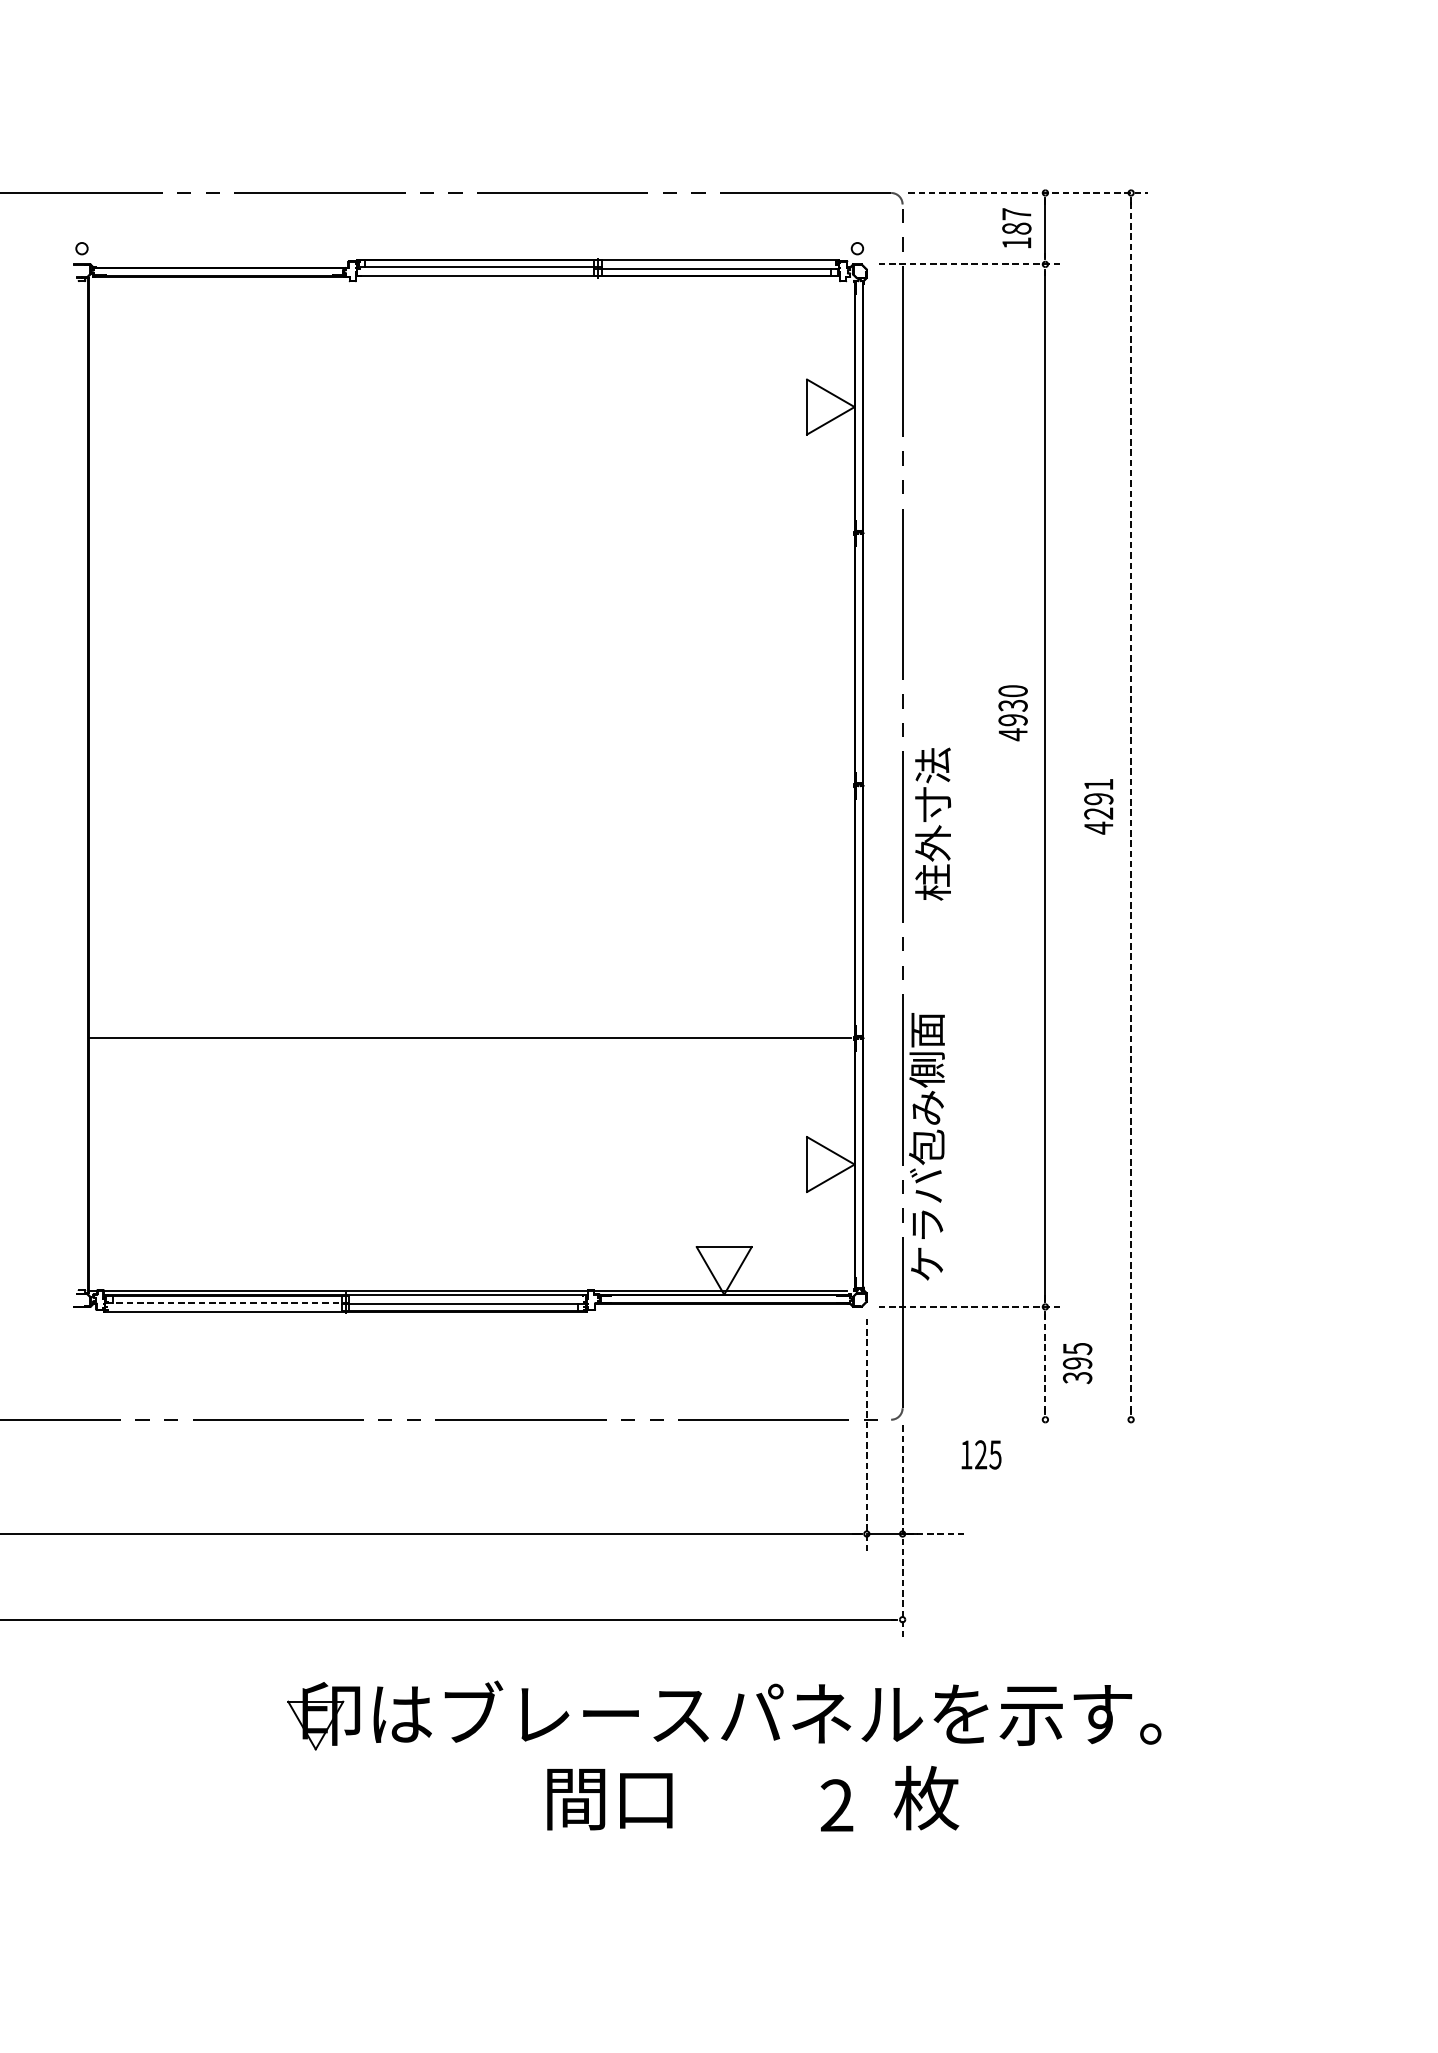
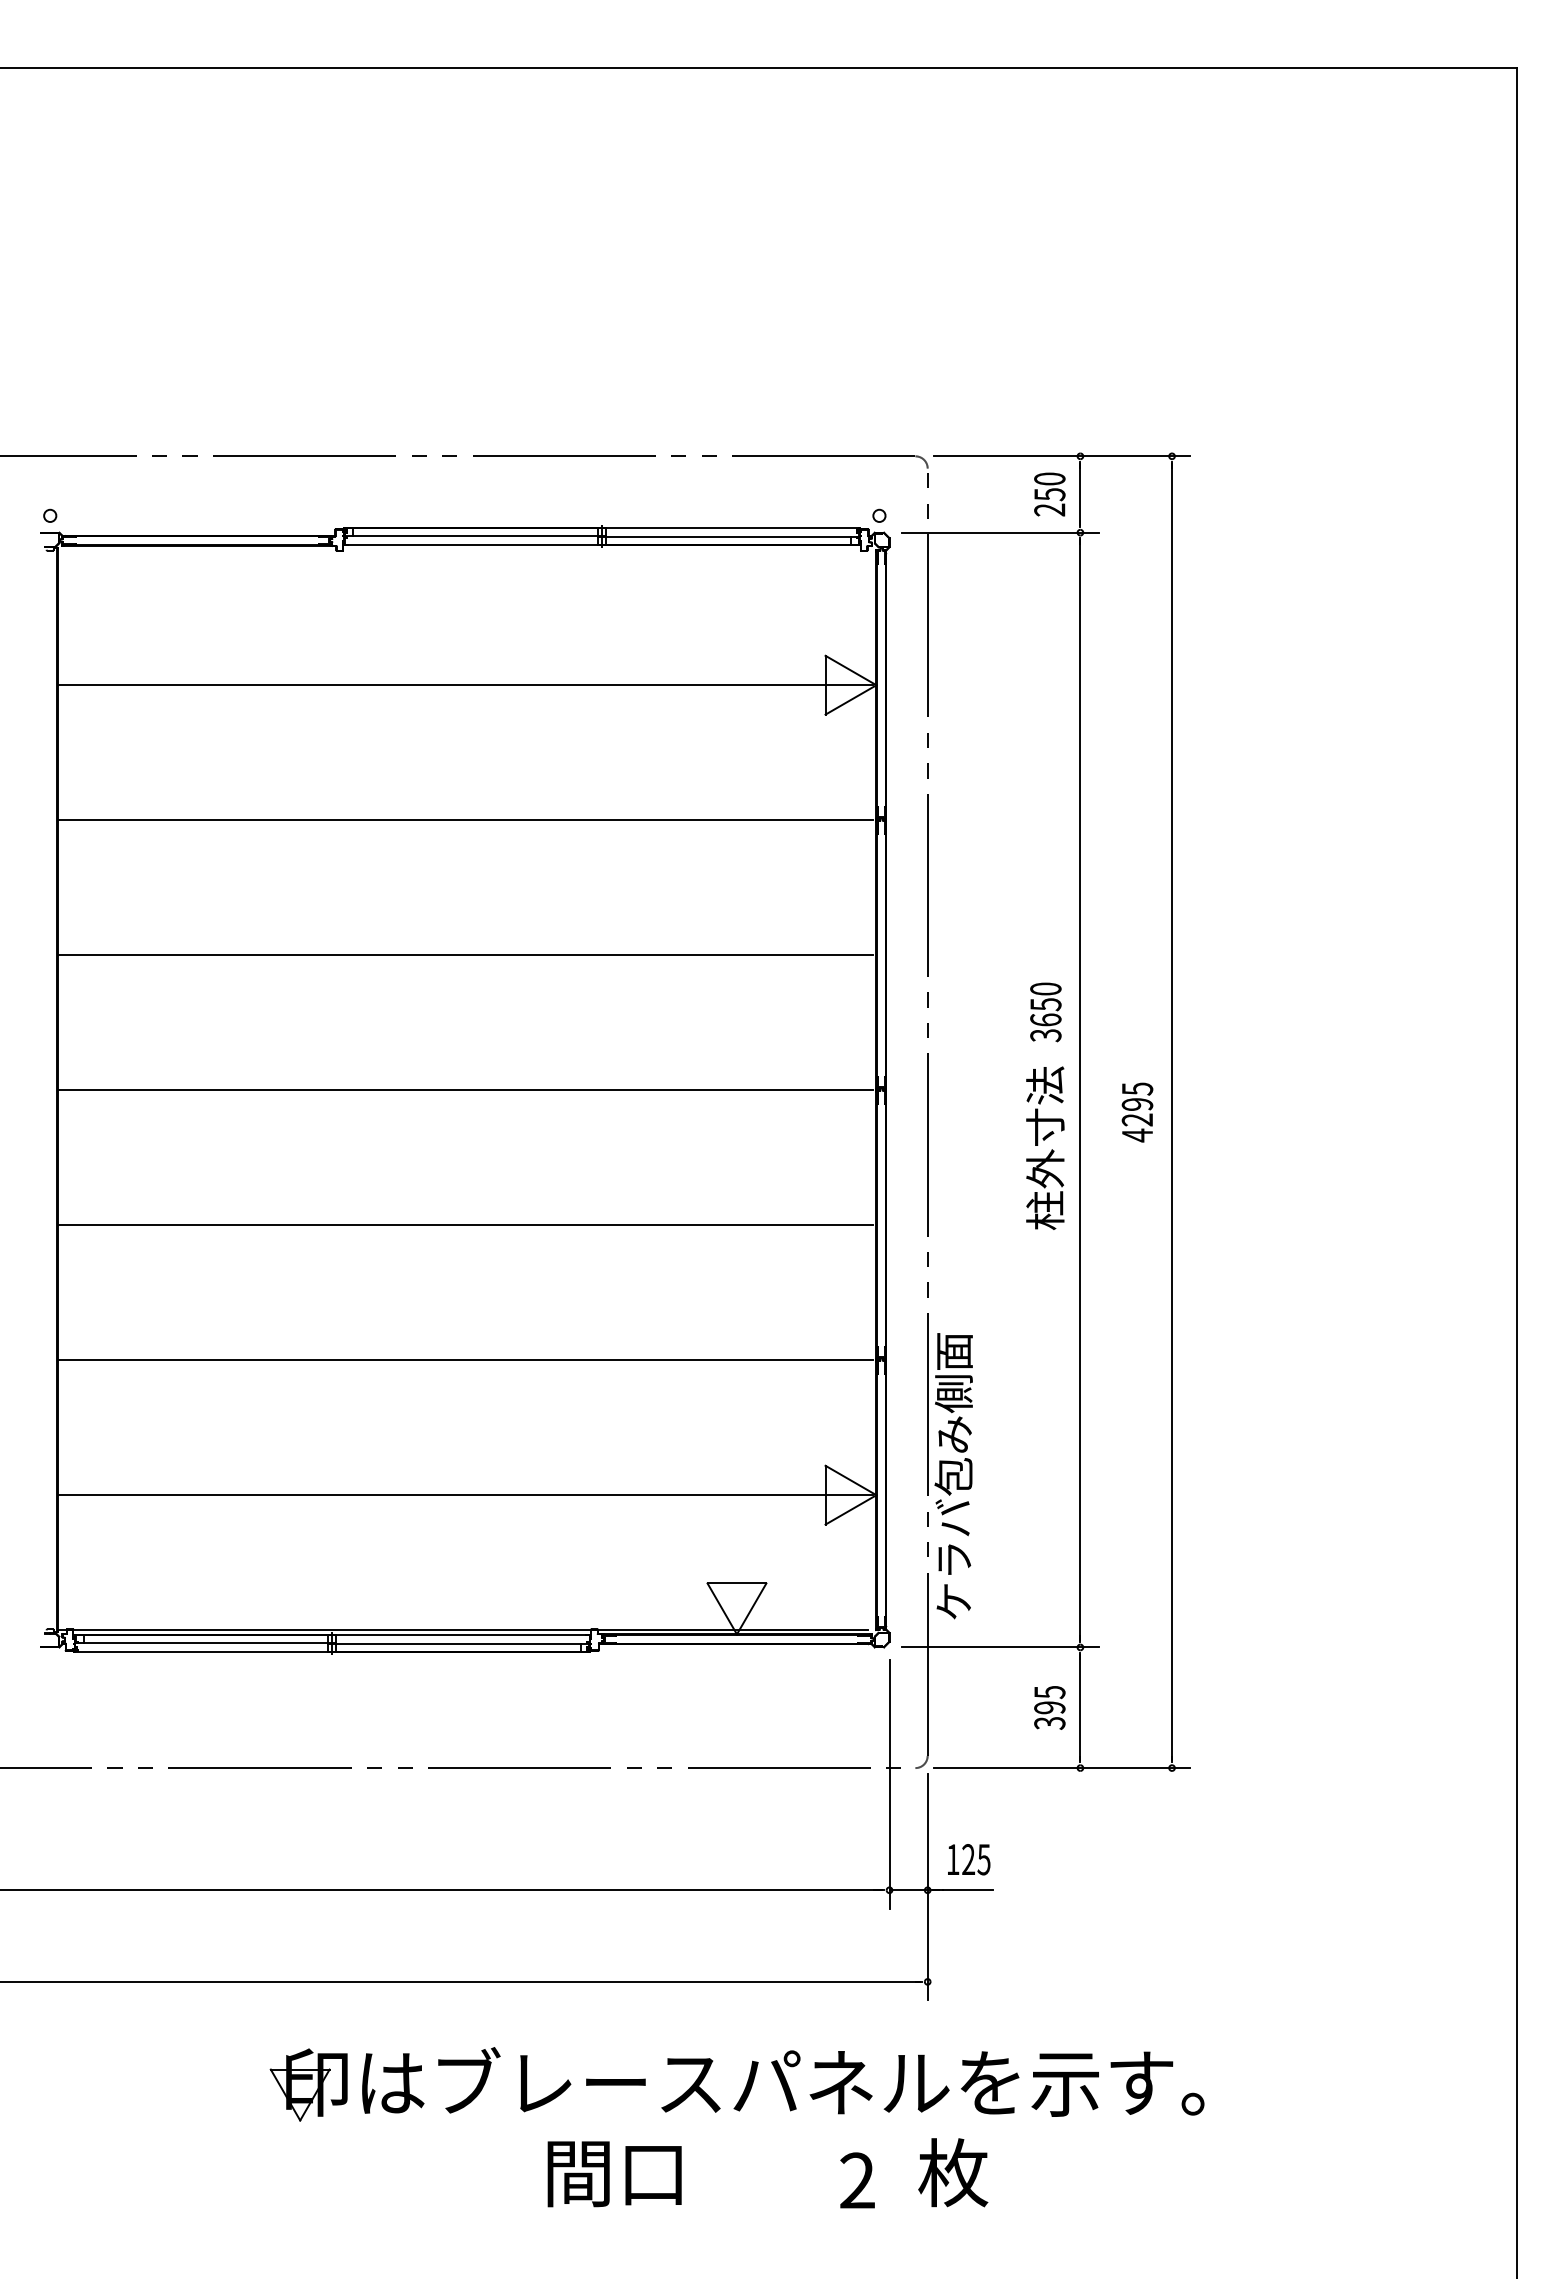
line: (1028, 193) -> (1062, 456), dashed -> solid
text: (1016, 228) -> (1049, 494), 187 -> 250
line: (970, 264) -> (1000, 532), dashed -> solid
line: (469, 407) -> (464, 685), added
line: (469, 533) -> (464, 820), added
line: (469, 659) -> (464, 955), added
text: (1012, 720) -> (1045, 1020), 4930 -> 3650
text: (1098, 784) -> (1137, 1088), 4291 -> 4295
line: (469, 786) -> (464, 1090), added
line: (1131, 805) -> (1172, 1111), dashed -> solid
text: (933, 823) -> (1045, 1147), moved
line: (469, 912) -> (464, 1225), added
line: (469, 1164) -> (464, 1495), added
line: (227, 1303) -> (205, 1643), dashed -> solid
line: (970, 1306) -> (1000, 1647), dashed -> solid
line: (1045, 1363) -> (1080, 1707), dashed -> solid
text: (1077, 1363) -> (1049, 1707), moved
line: (1027, 1420) -> (1061, 1768), added
line: (866, 1435) -> (889, 1784), dashed -> solid
text: (981, 1454) -> (969, 1859), moved
line: (902, 1531) -> (927, 1887), dashed -> solid
line: (940, 1534) -> (968, 1890), dashed -> solid

